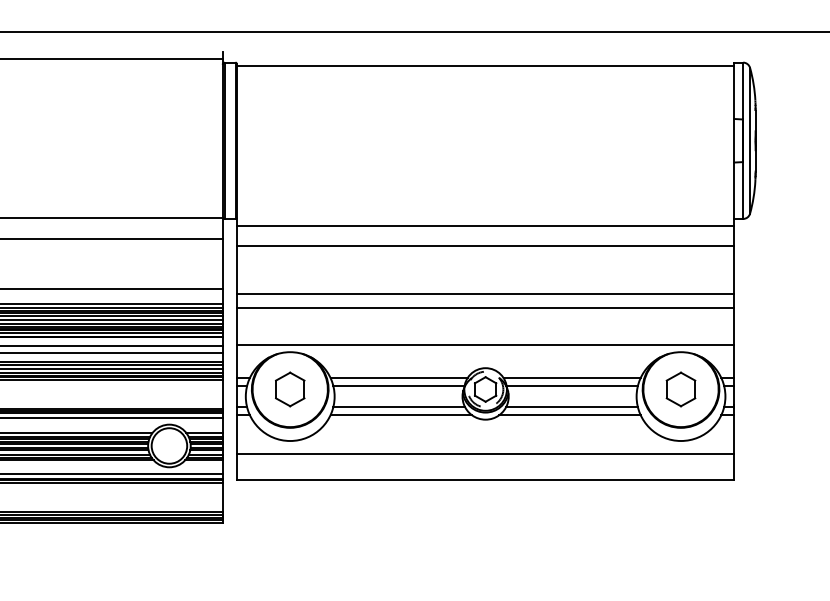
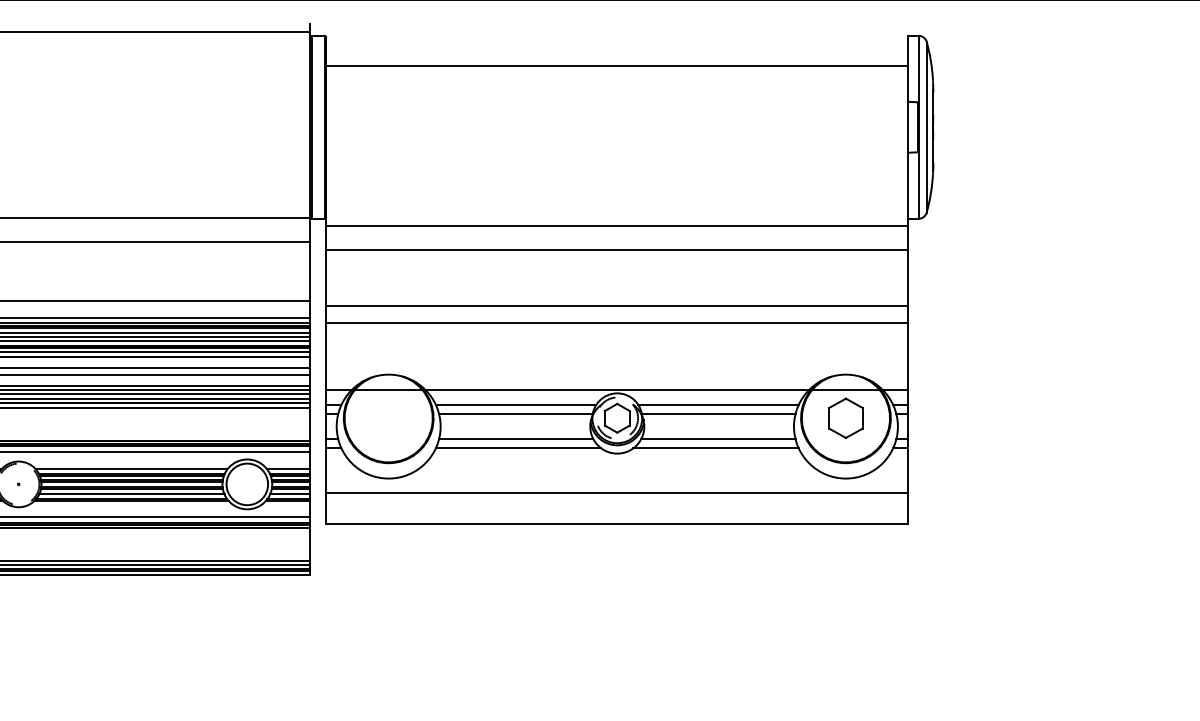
line: (485, 66) -> (617, 66), moved
line: (485, 345) -> (617, 390), moved
part: (290, 388) -> (388, 417), removed

